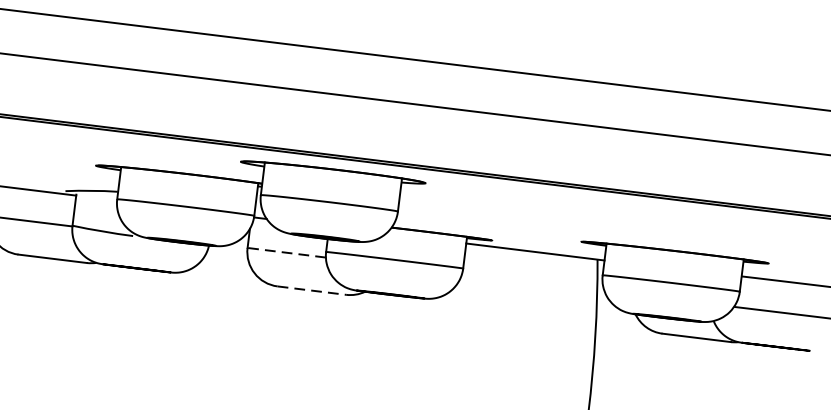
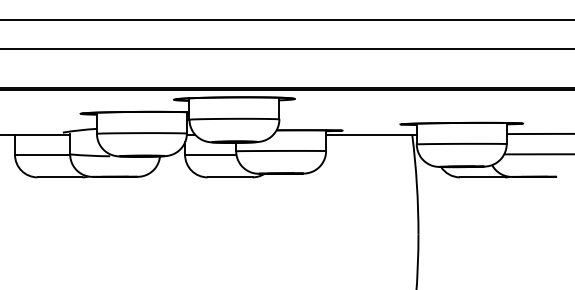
line: (286, 252) -> (210, 154), dashed -> solid
line: (312, 290) -> (230, 177), dashed -> solid

